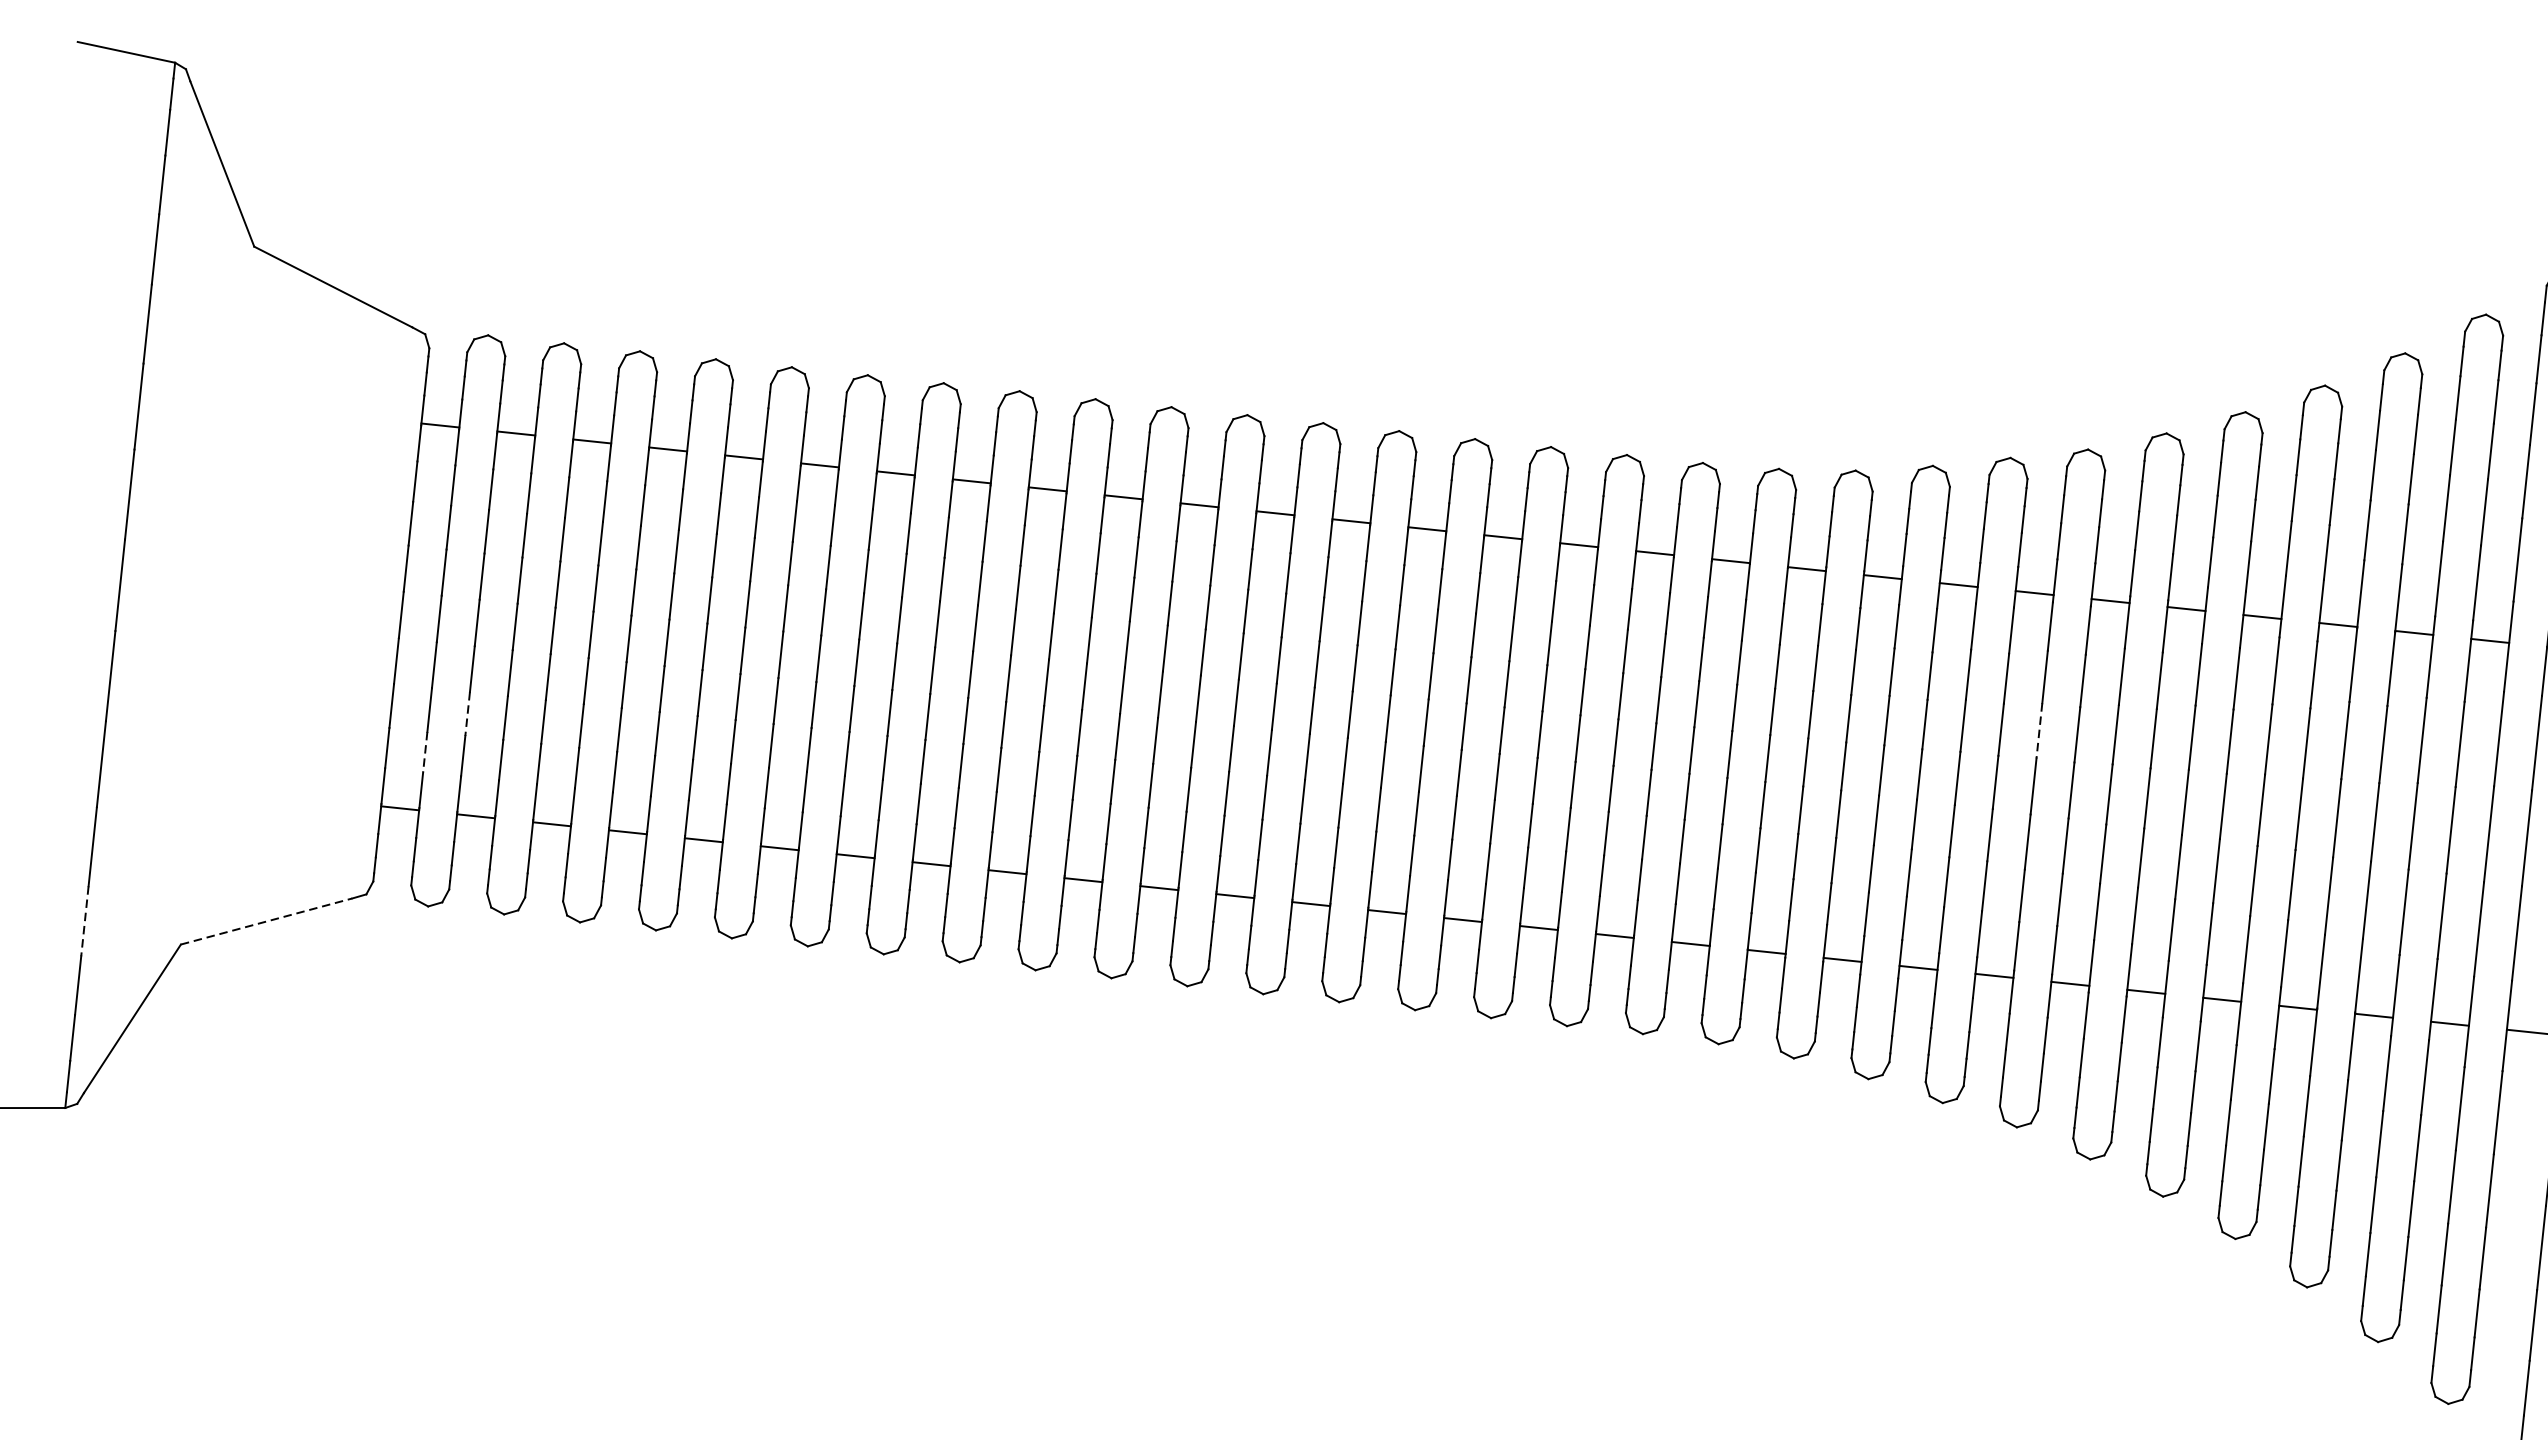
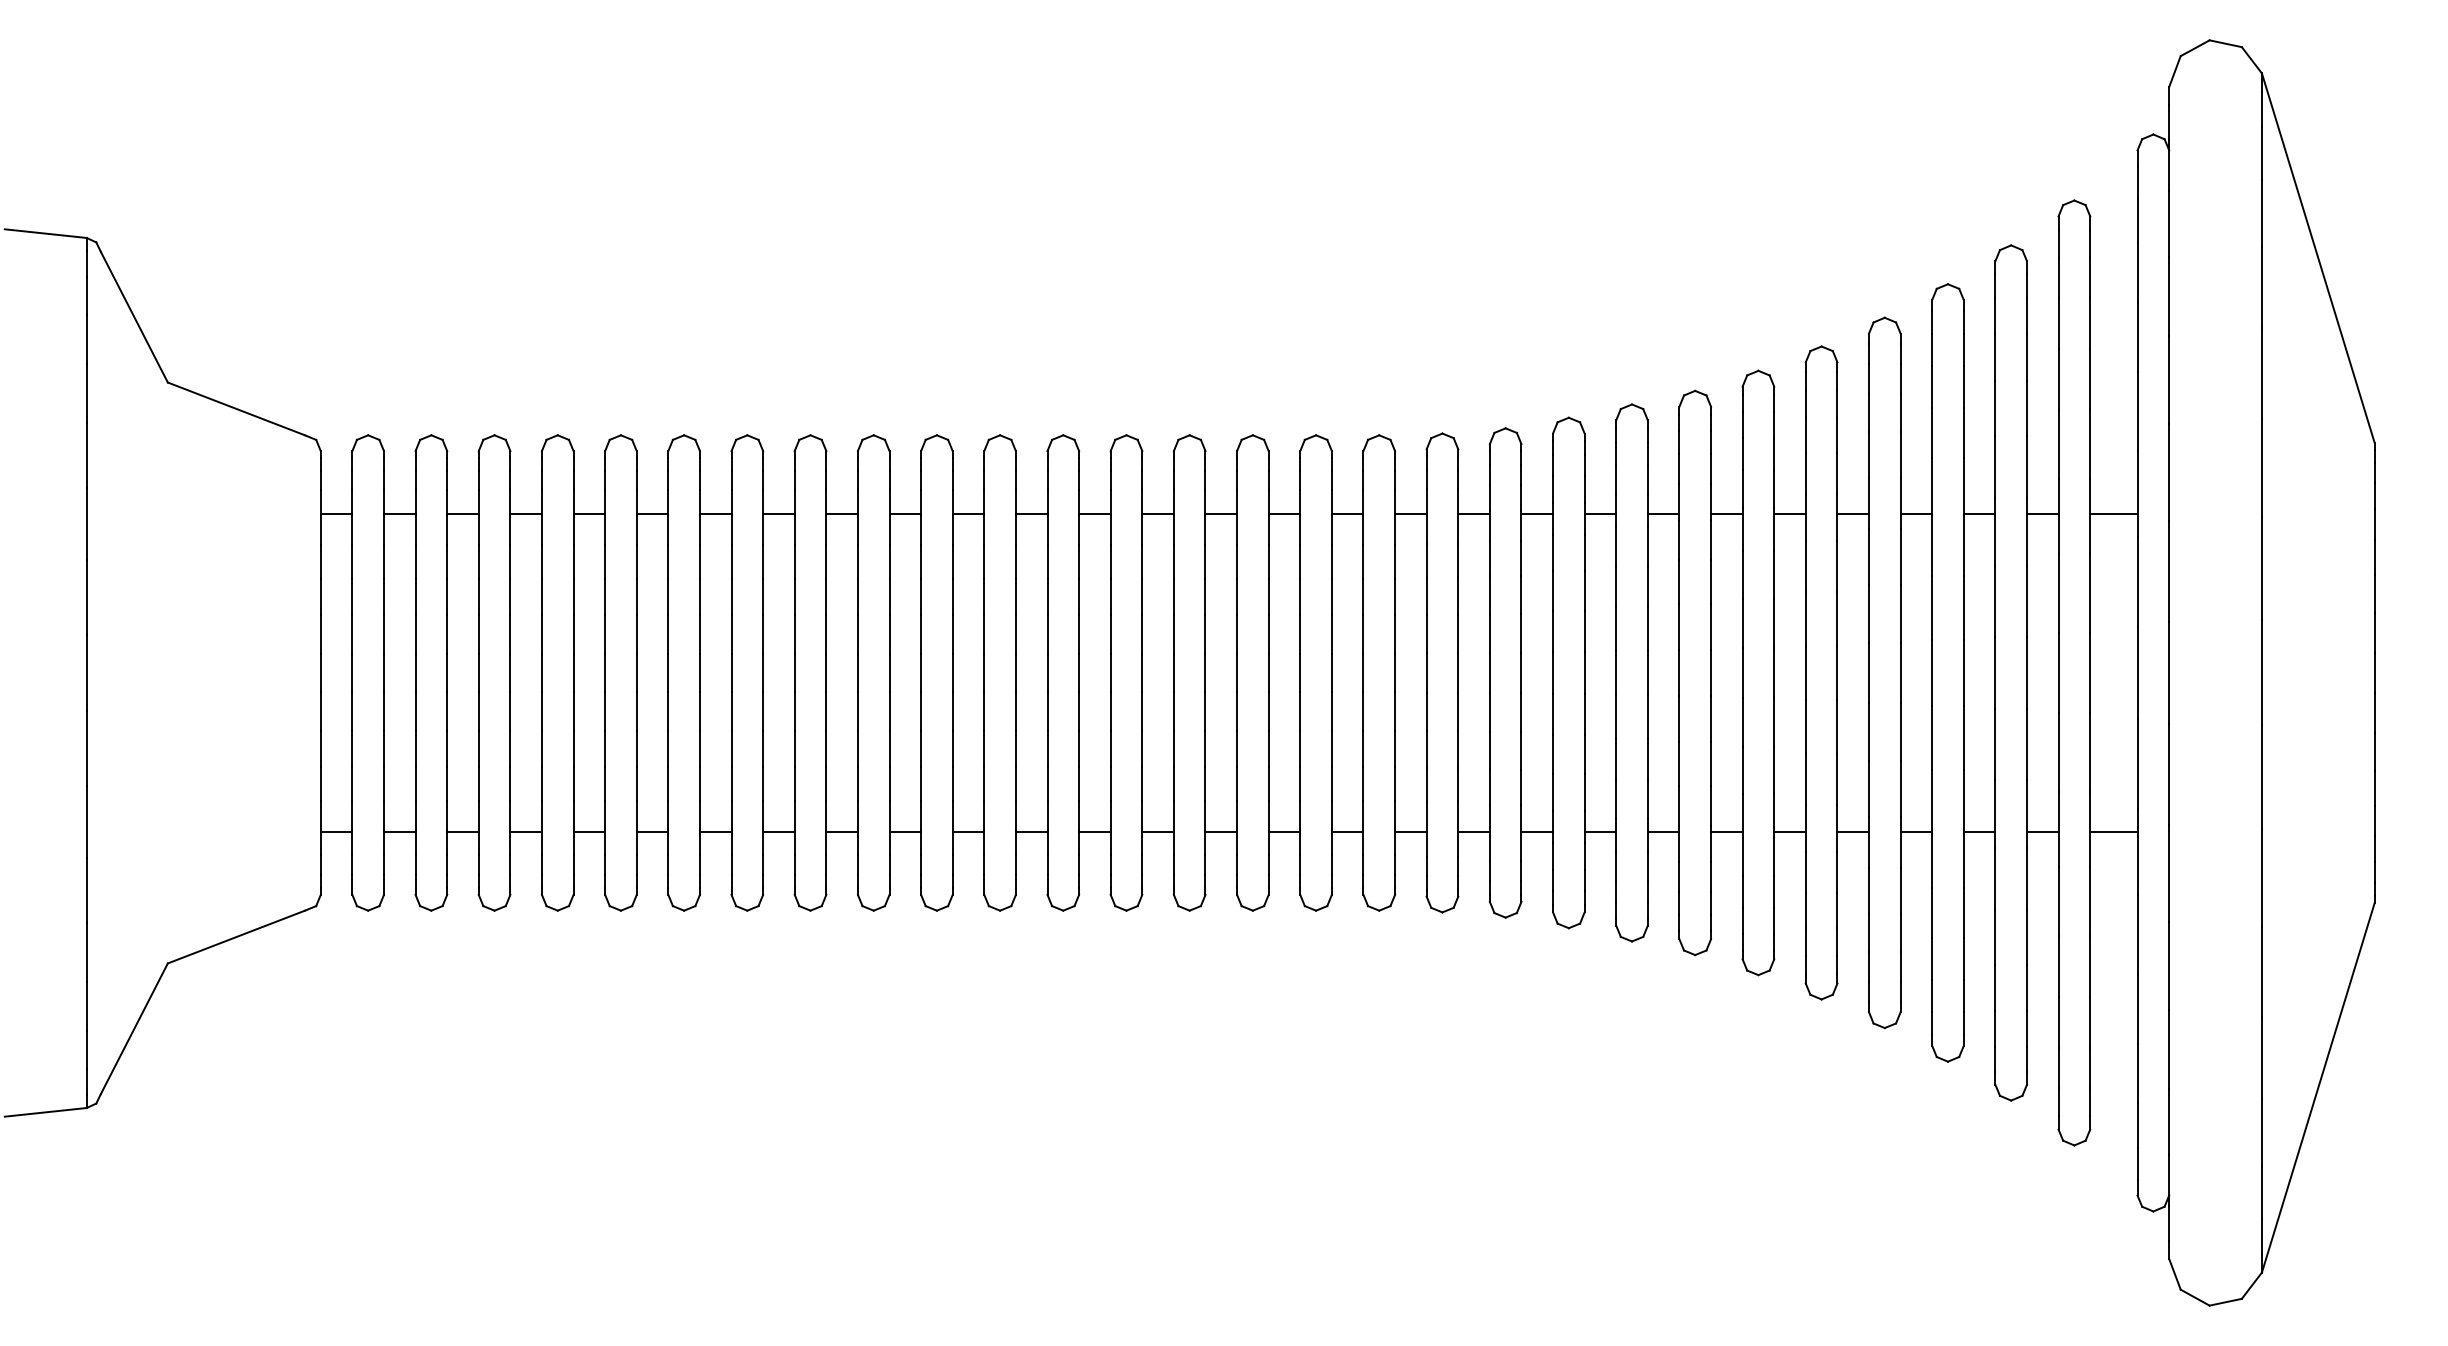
line: (466, 714) -> (383, 749), dashed -> solid
line: (2039, 730) -> (1679, 626), dashed -> solid
line: (425, 751) -> (352, 783), dashed -> solid
line: (266, 920) -> (236, 936), dashed -> solid
line: (84, 922) -> (86, 953), dashed -> solid

